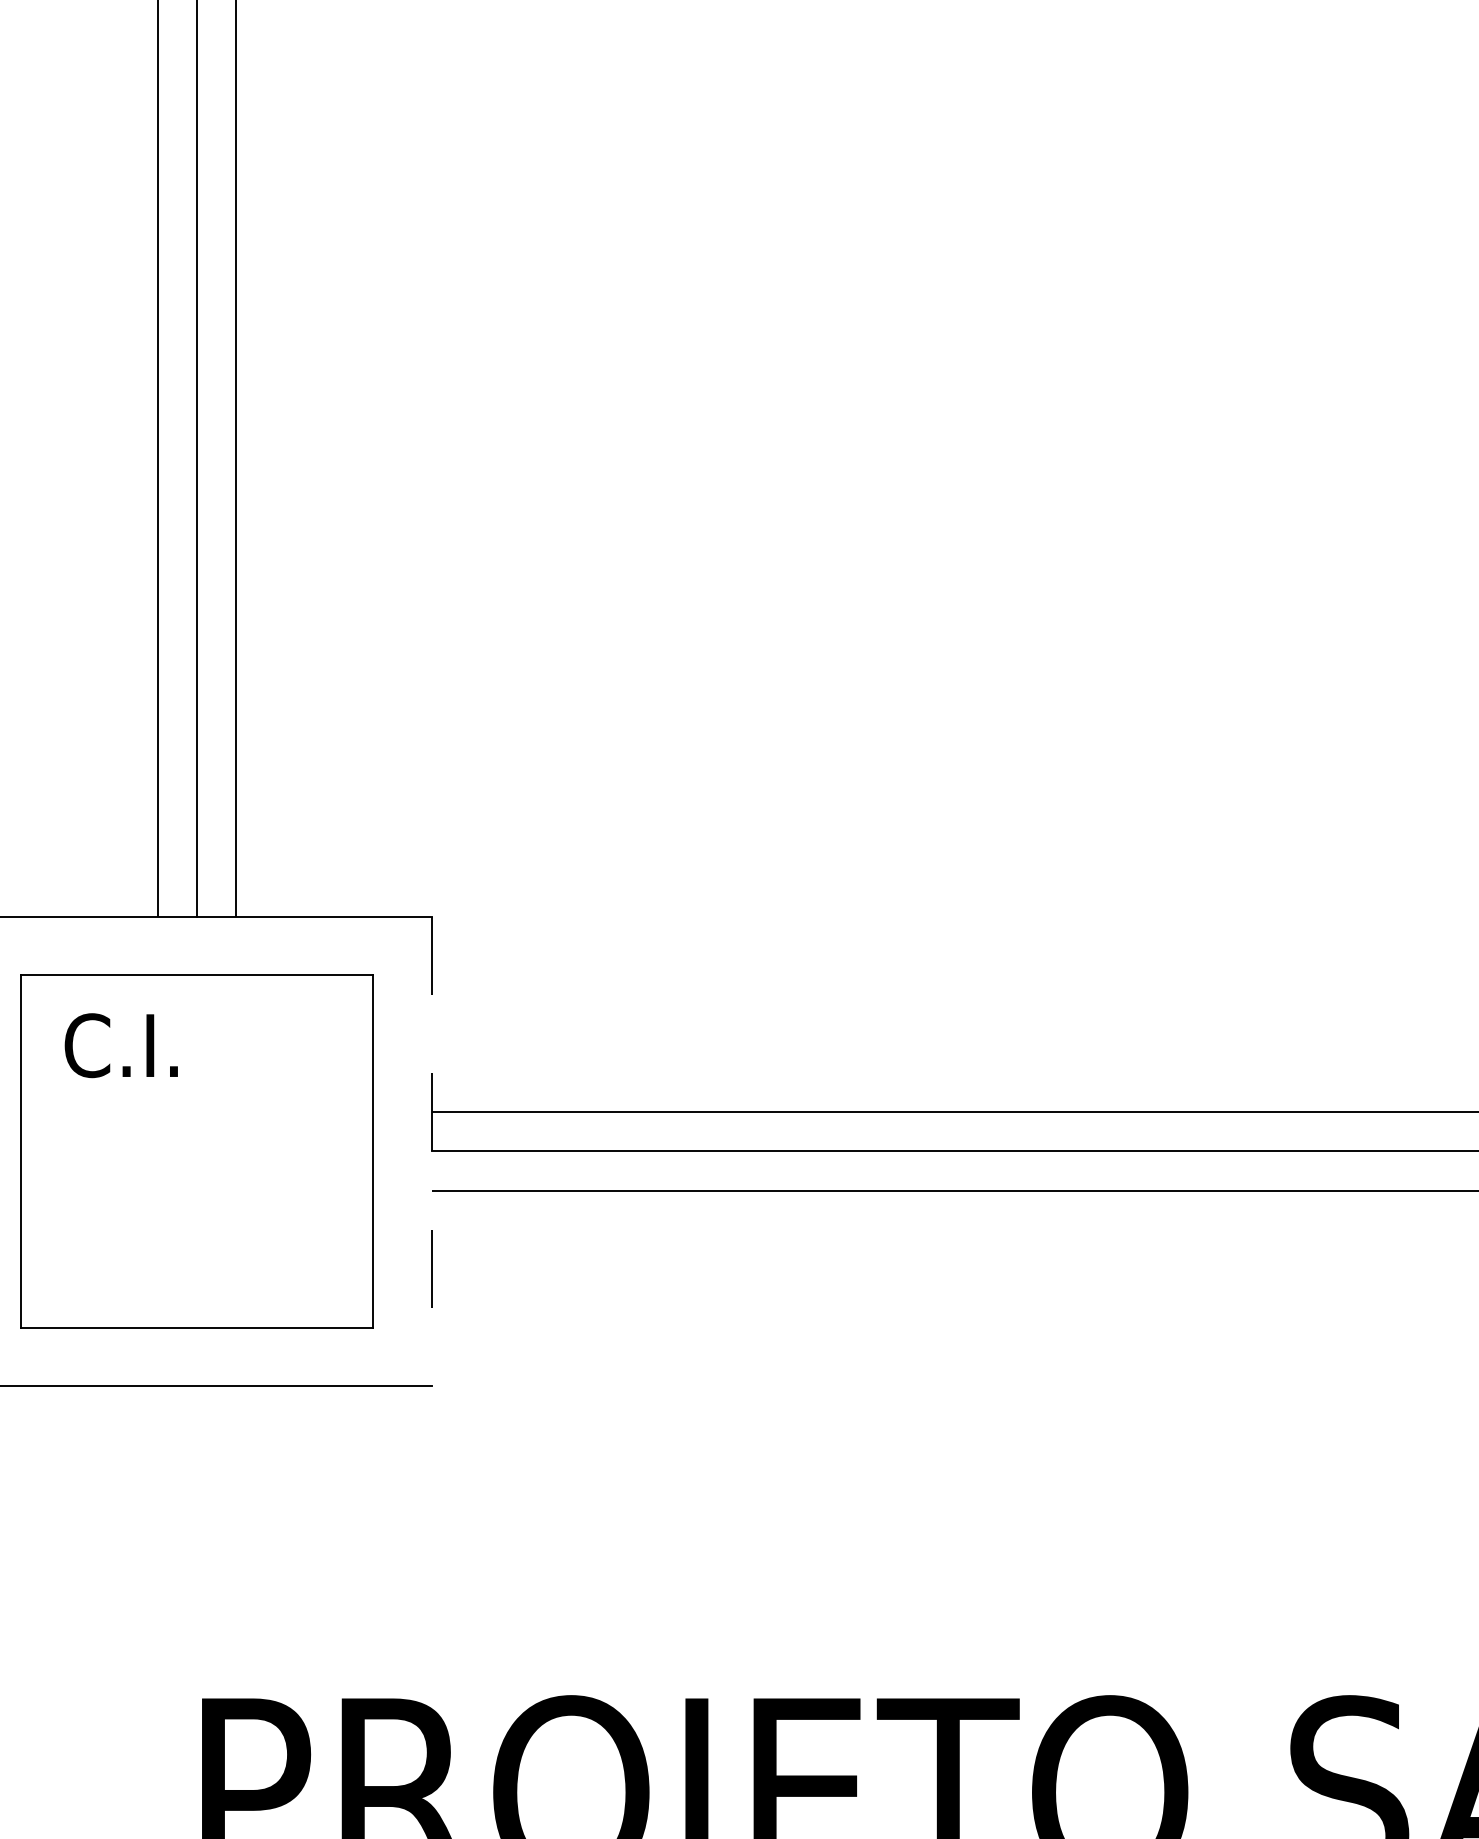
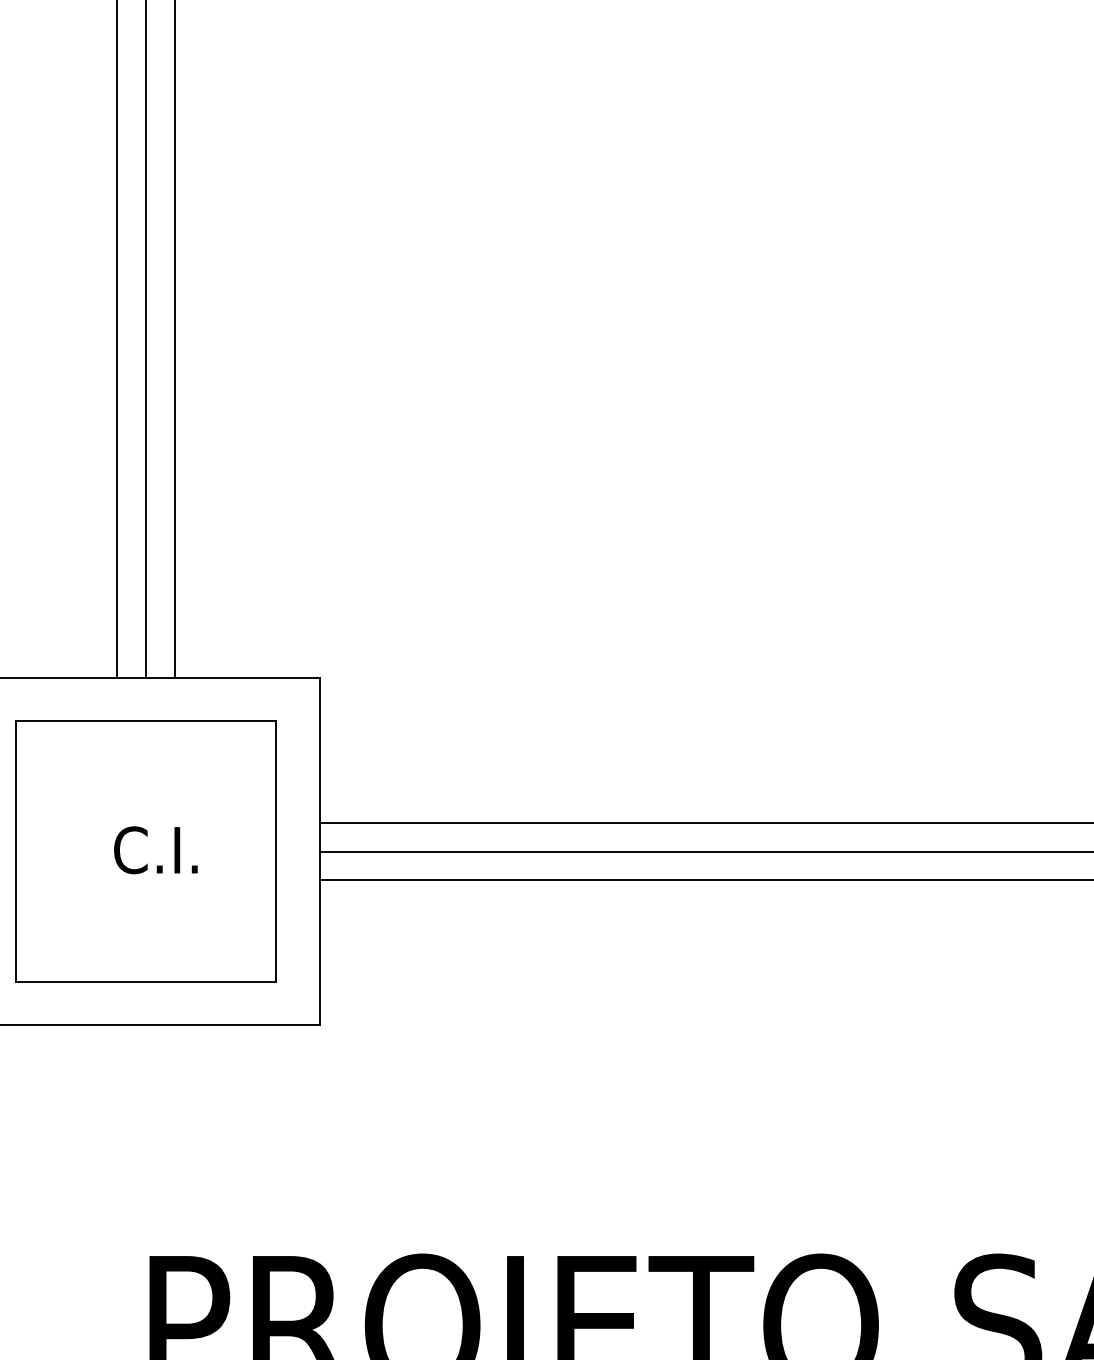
text: (120, 1045) -> (155, 850), moved
line: (431, 1151) -> (319, 851), dashed -> solid

